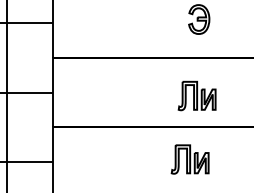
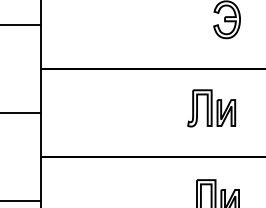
part: (196, 95) -> (210, 107), moved

